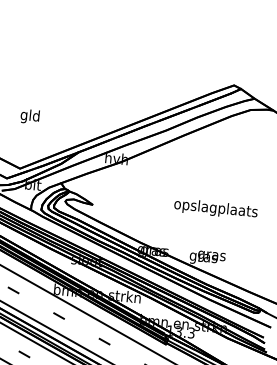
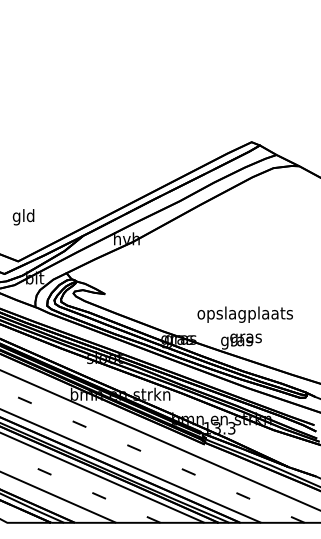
text: (29, 116) -> (23, 217), moved
text: (215, 208) -> (244, 314), moved

